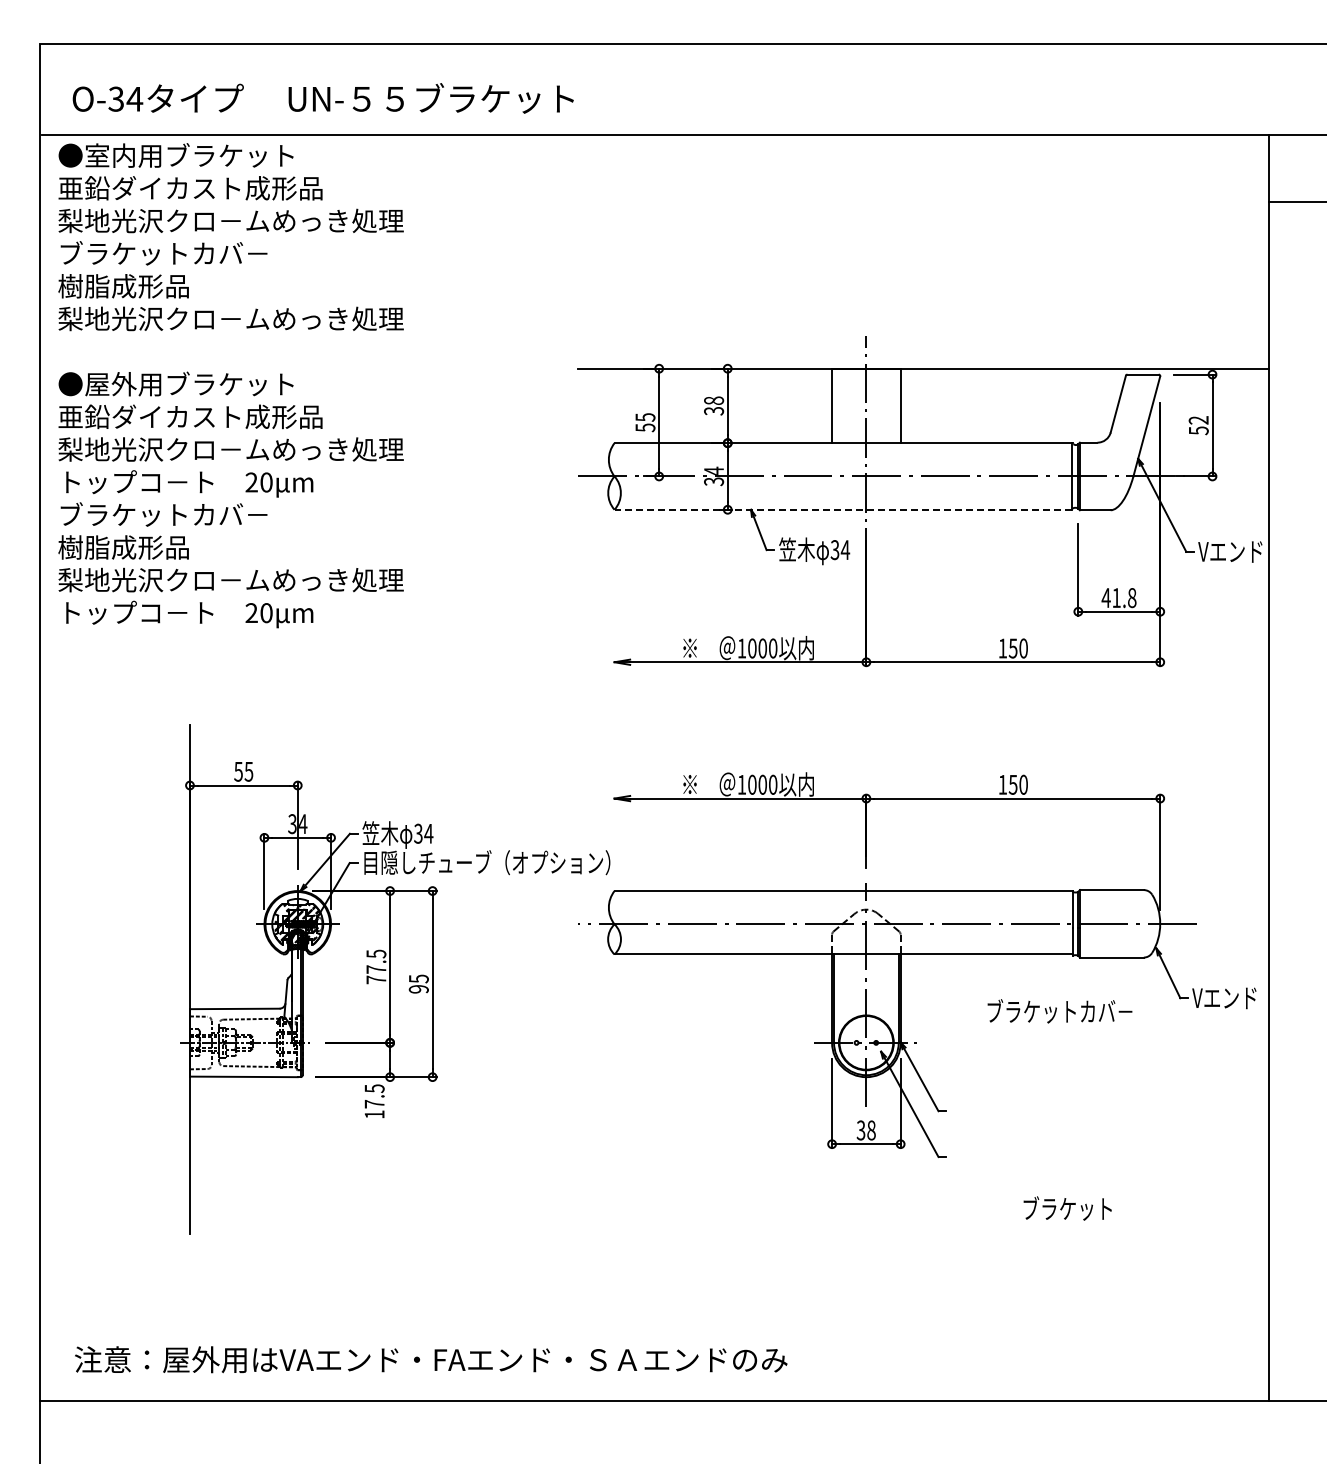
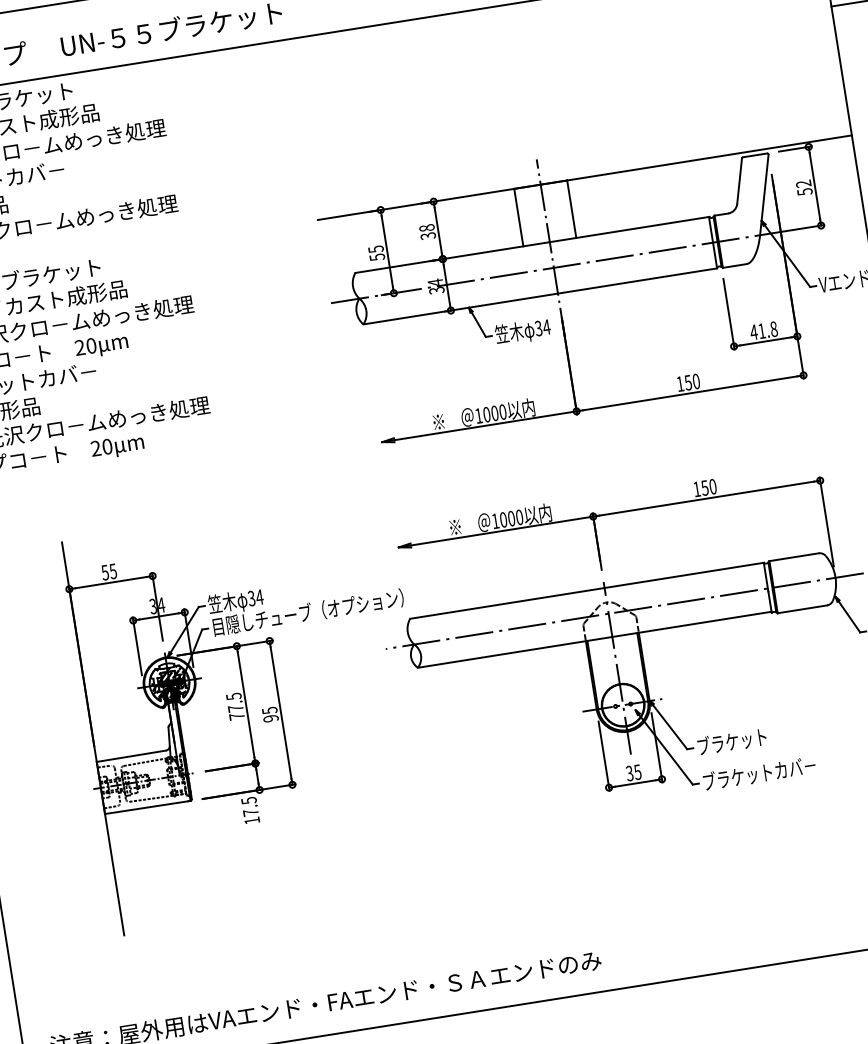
line: (843, 509) -> (540, 296), dashed -> solid
text: (1059, 1011) -> (759, 773), moved
text: (871, 1130) -> (637, 772), 38 -> 35
text: (1067, 1208) -> (731, 741), moved

